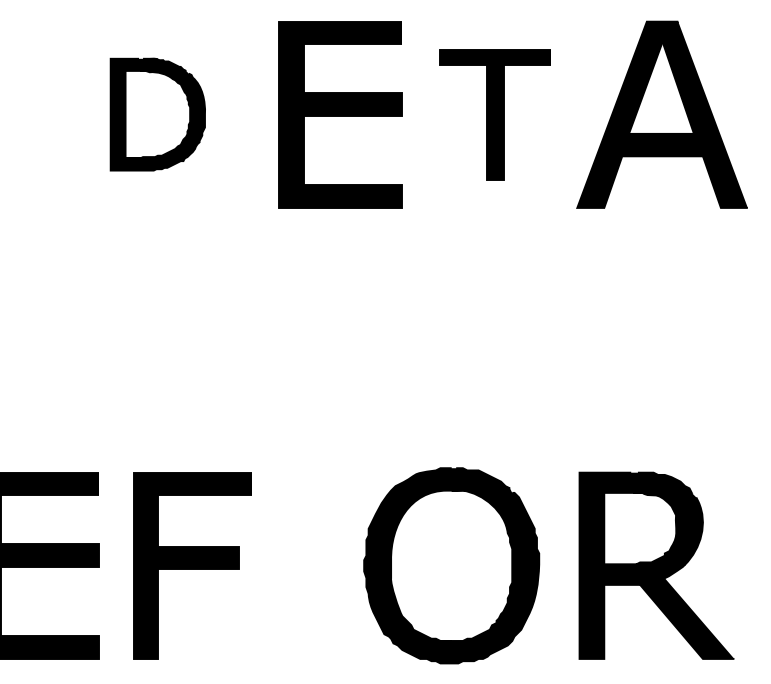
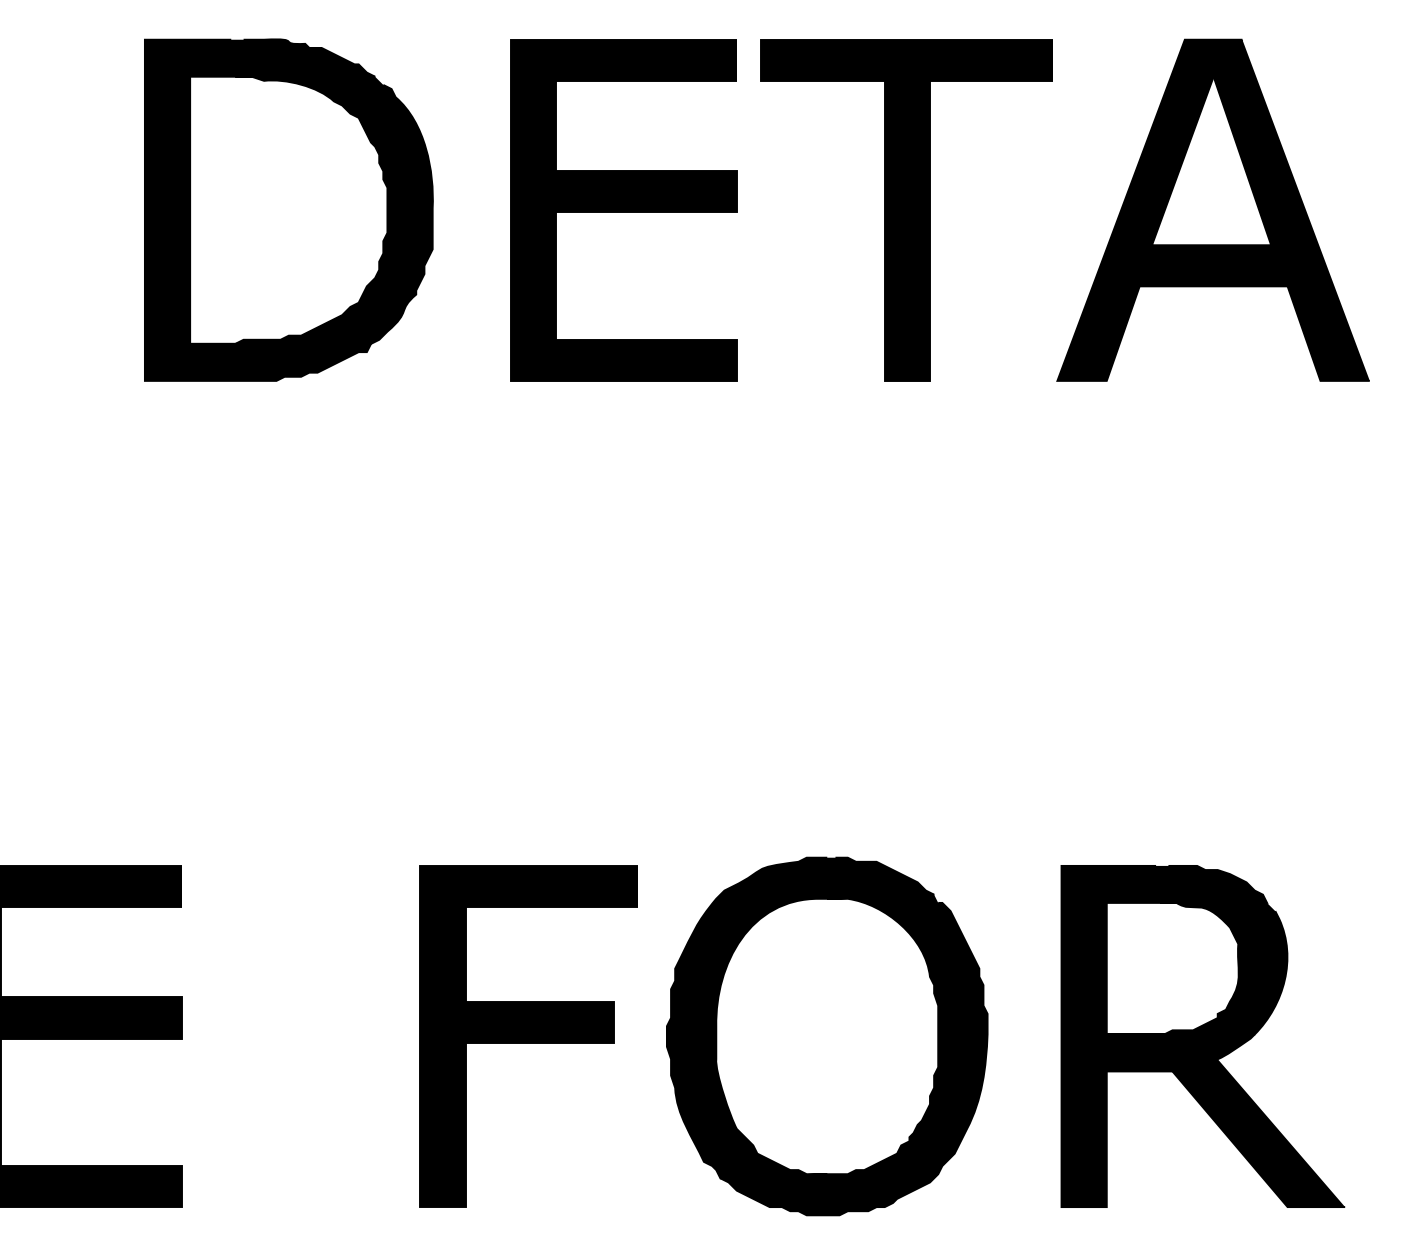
part: (157, 114) -> (288, 209), size x1.67
part: (494, 114) -> (905, 209), size x1.43
part: (192, 565) -> (528, 1035), moved

